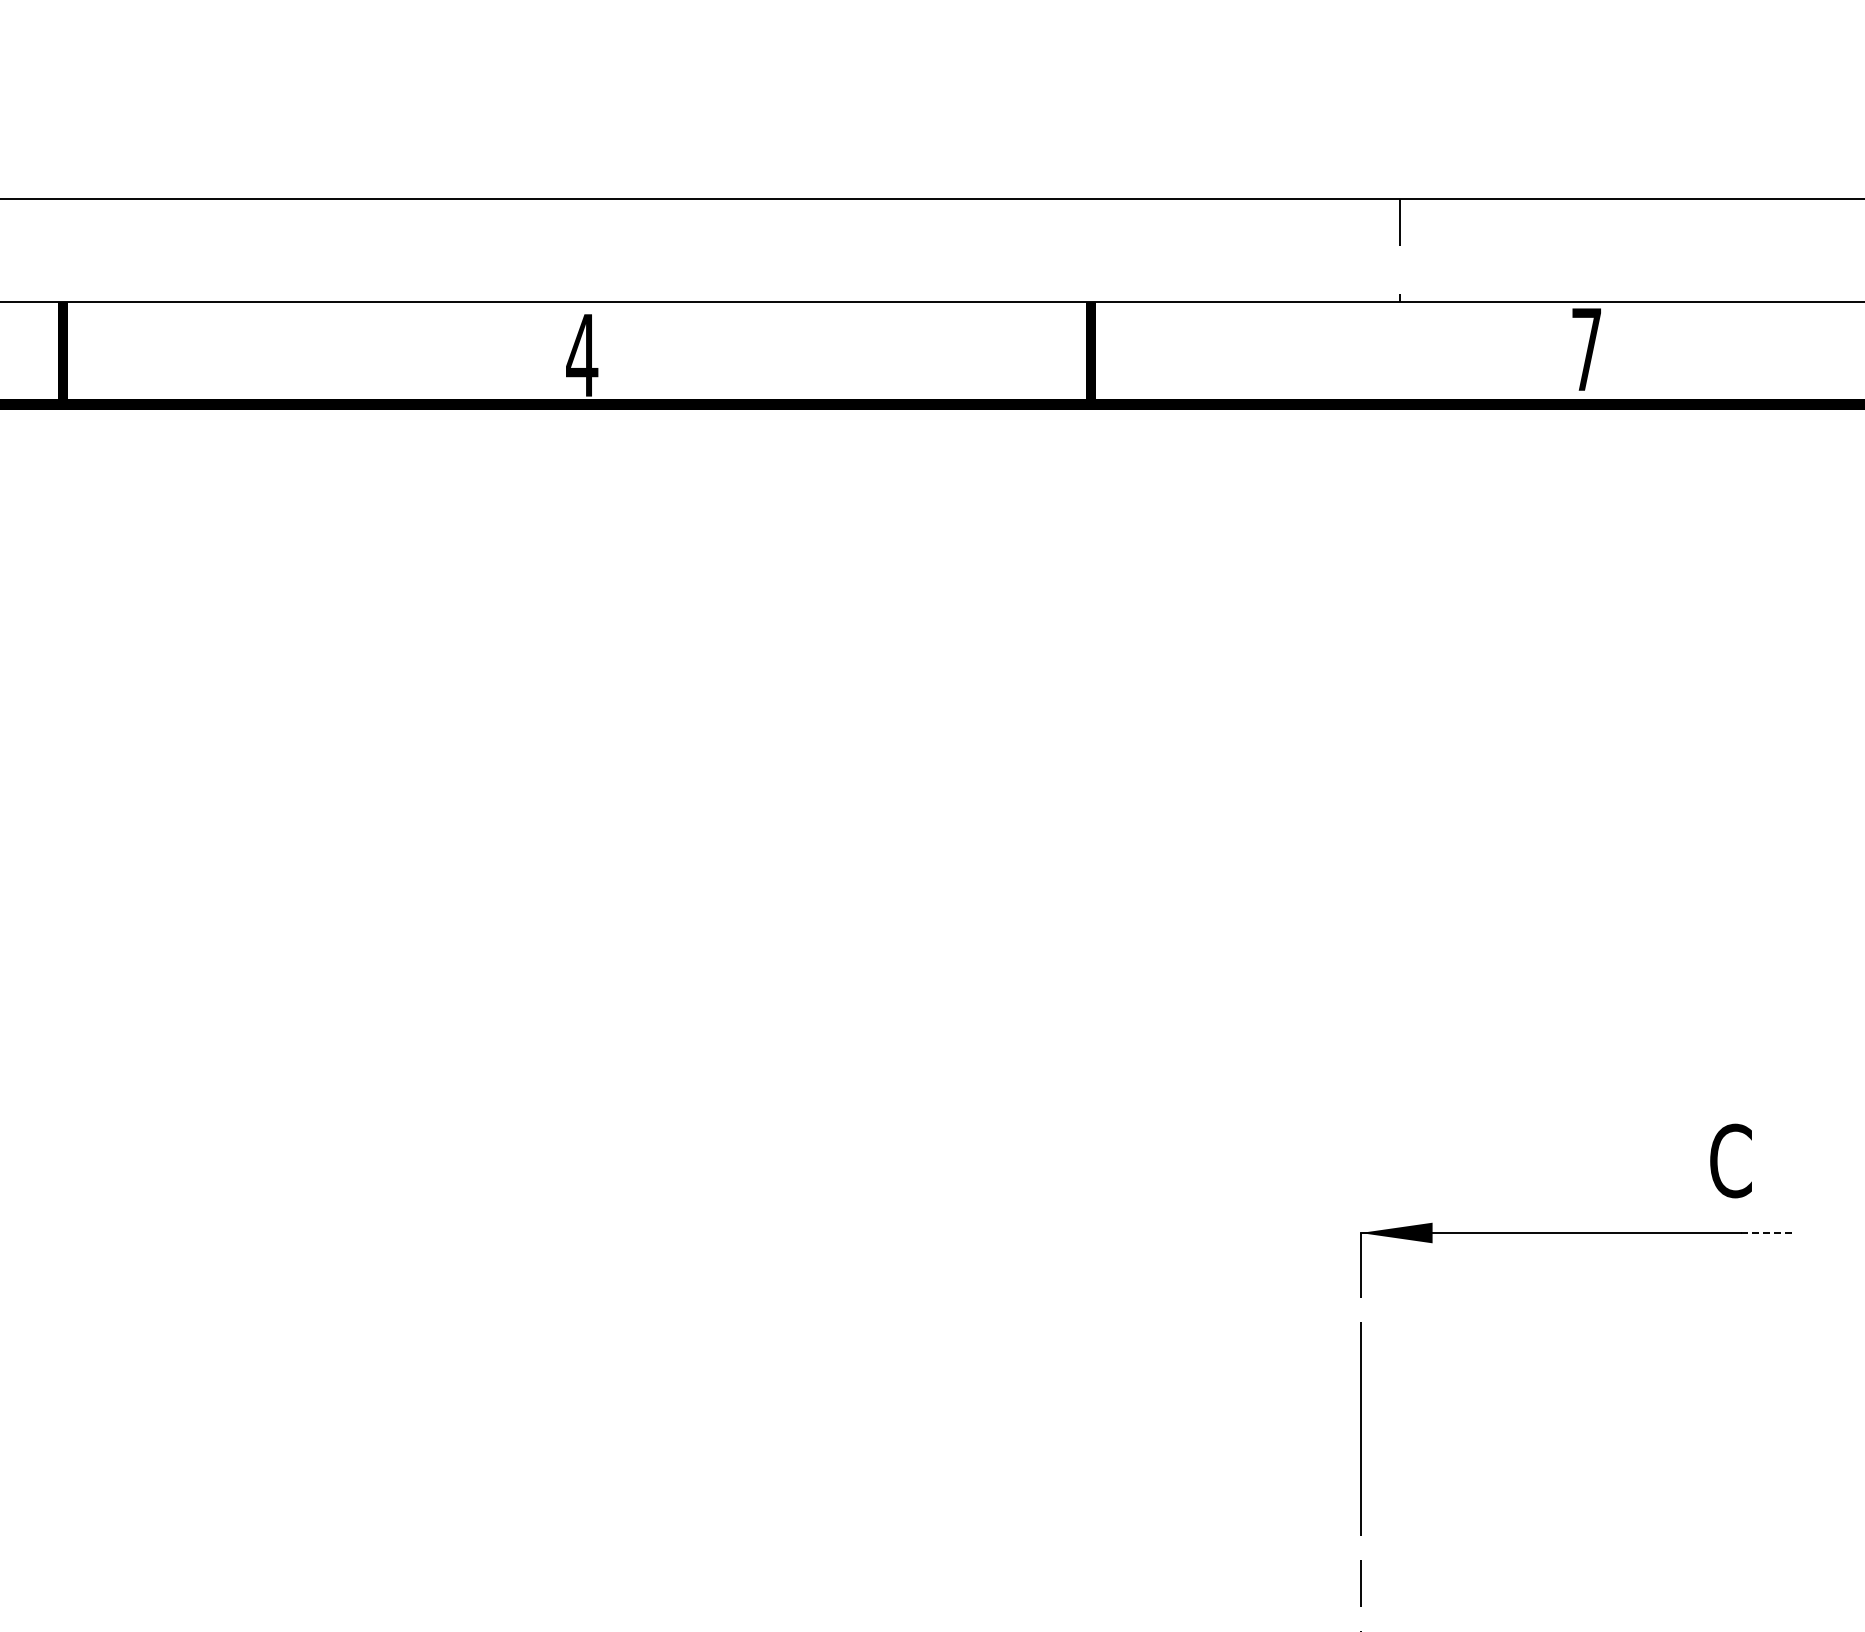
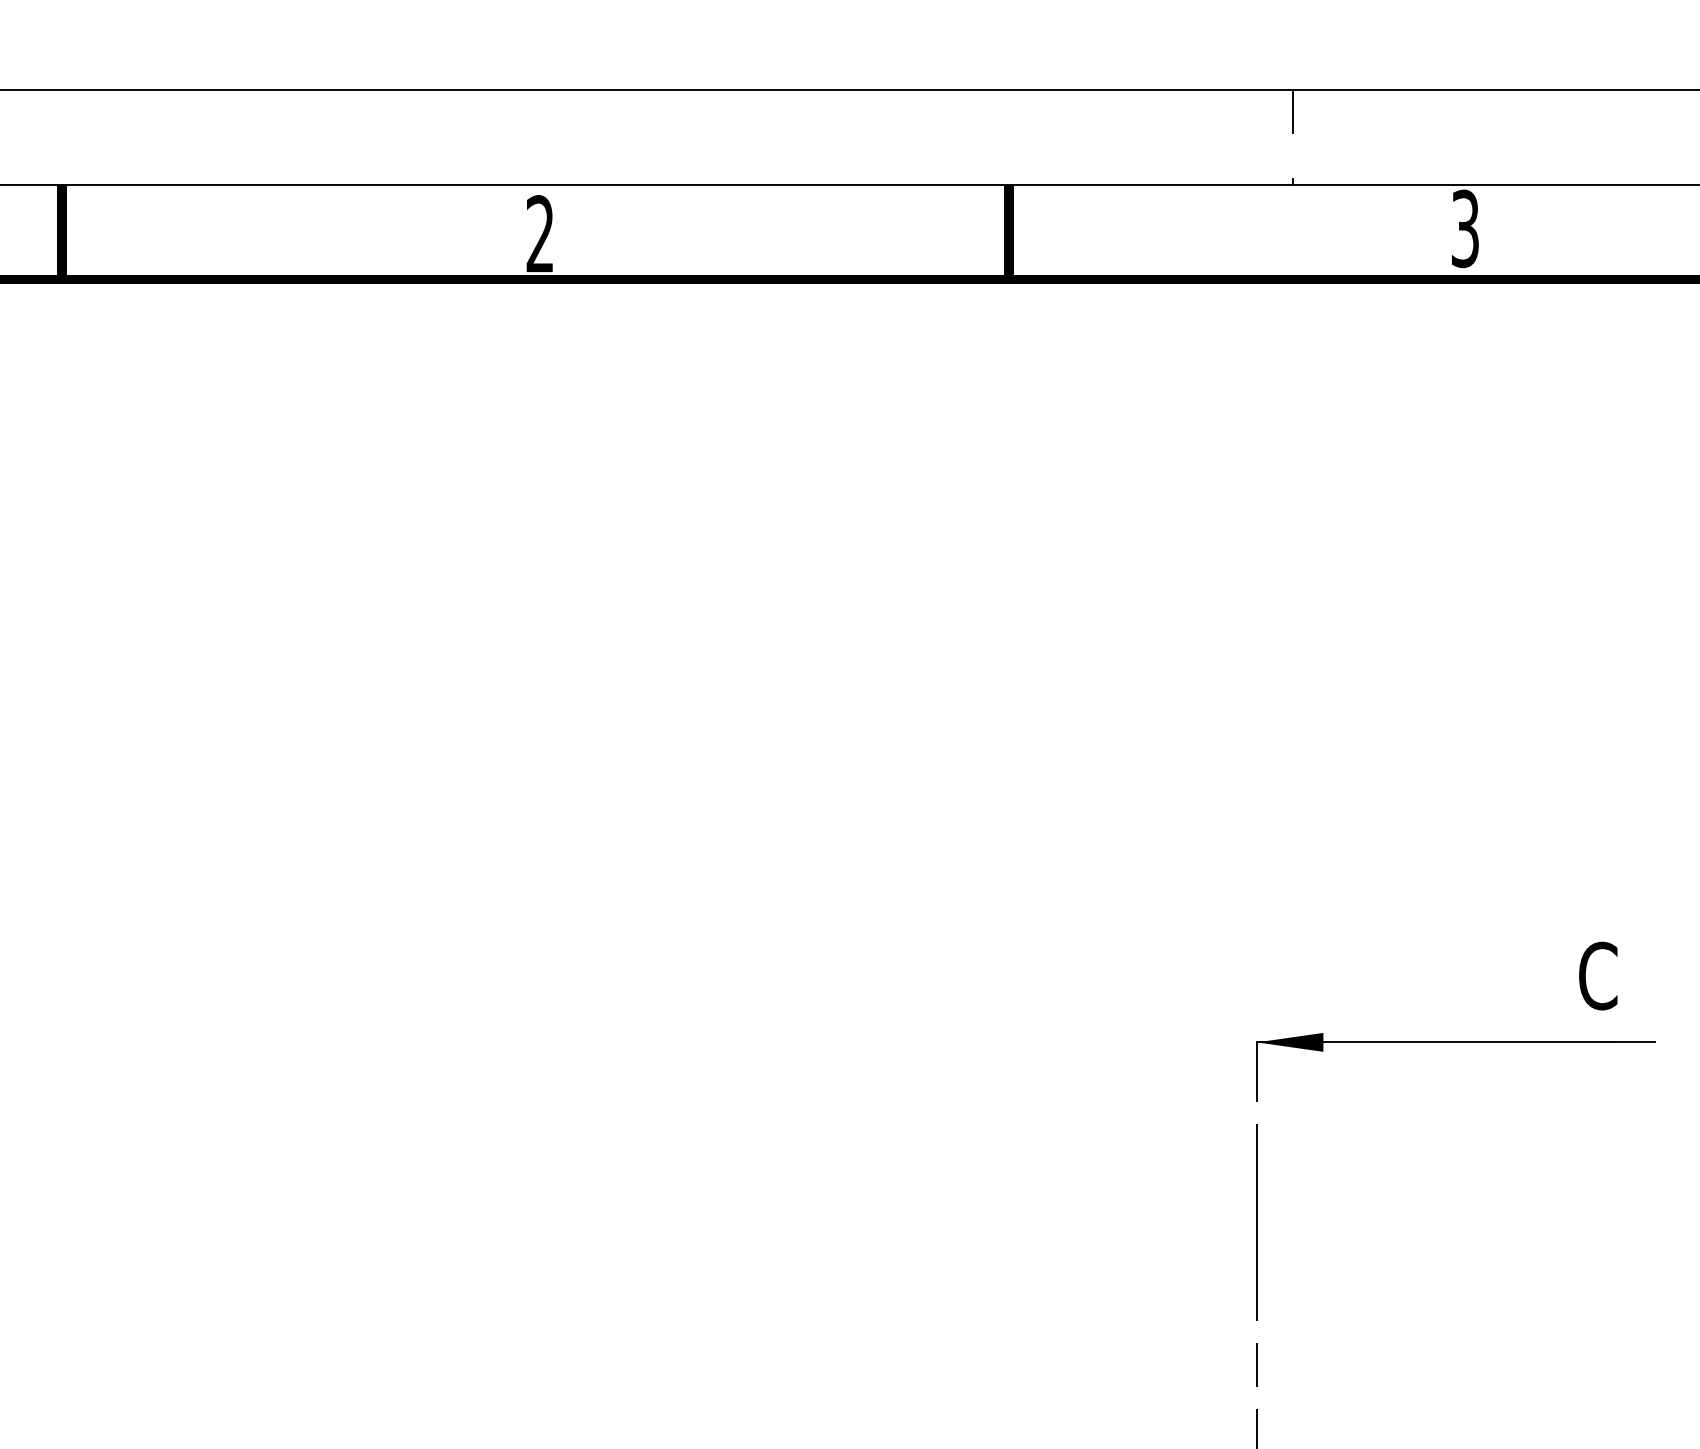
text: (1586, 349) -> (1465, 228), 7 -> 3
text: (582, 354) -> (540, 233), 4 -> 2
line: (1766, 1233) -> (1630, 1042), dashed -> solid

